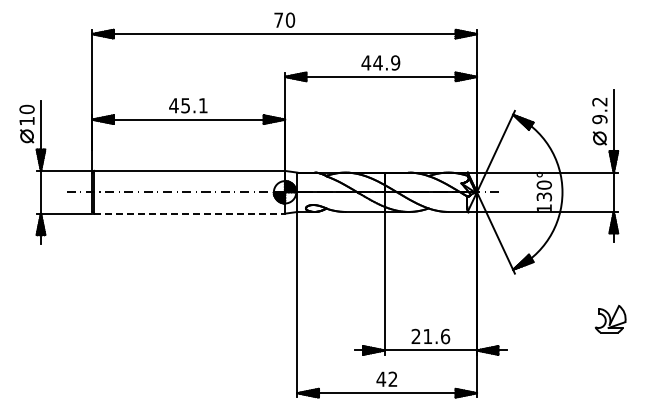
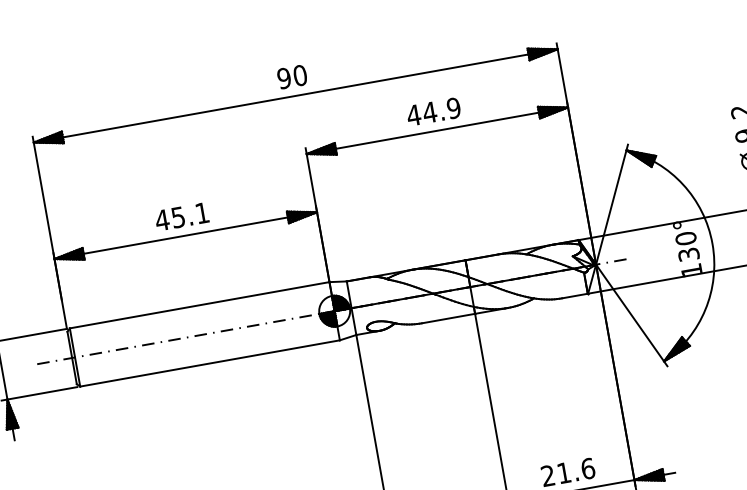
text: (278, 19) -> (283, 77), 70 -> 90
line: (190, 213) -> (211, 363), dashed -> solid

